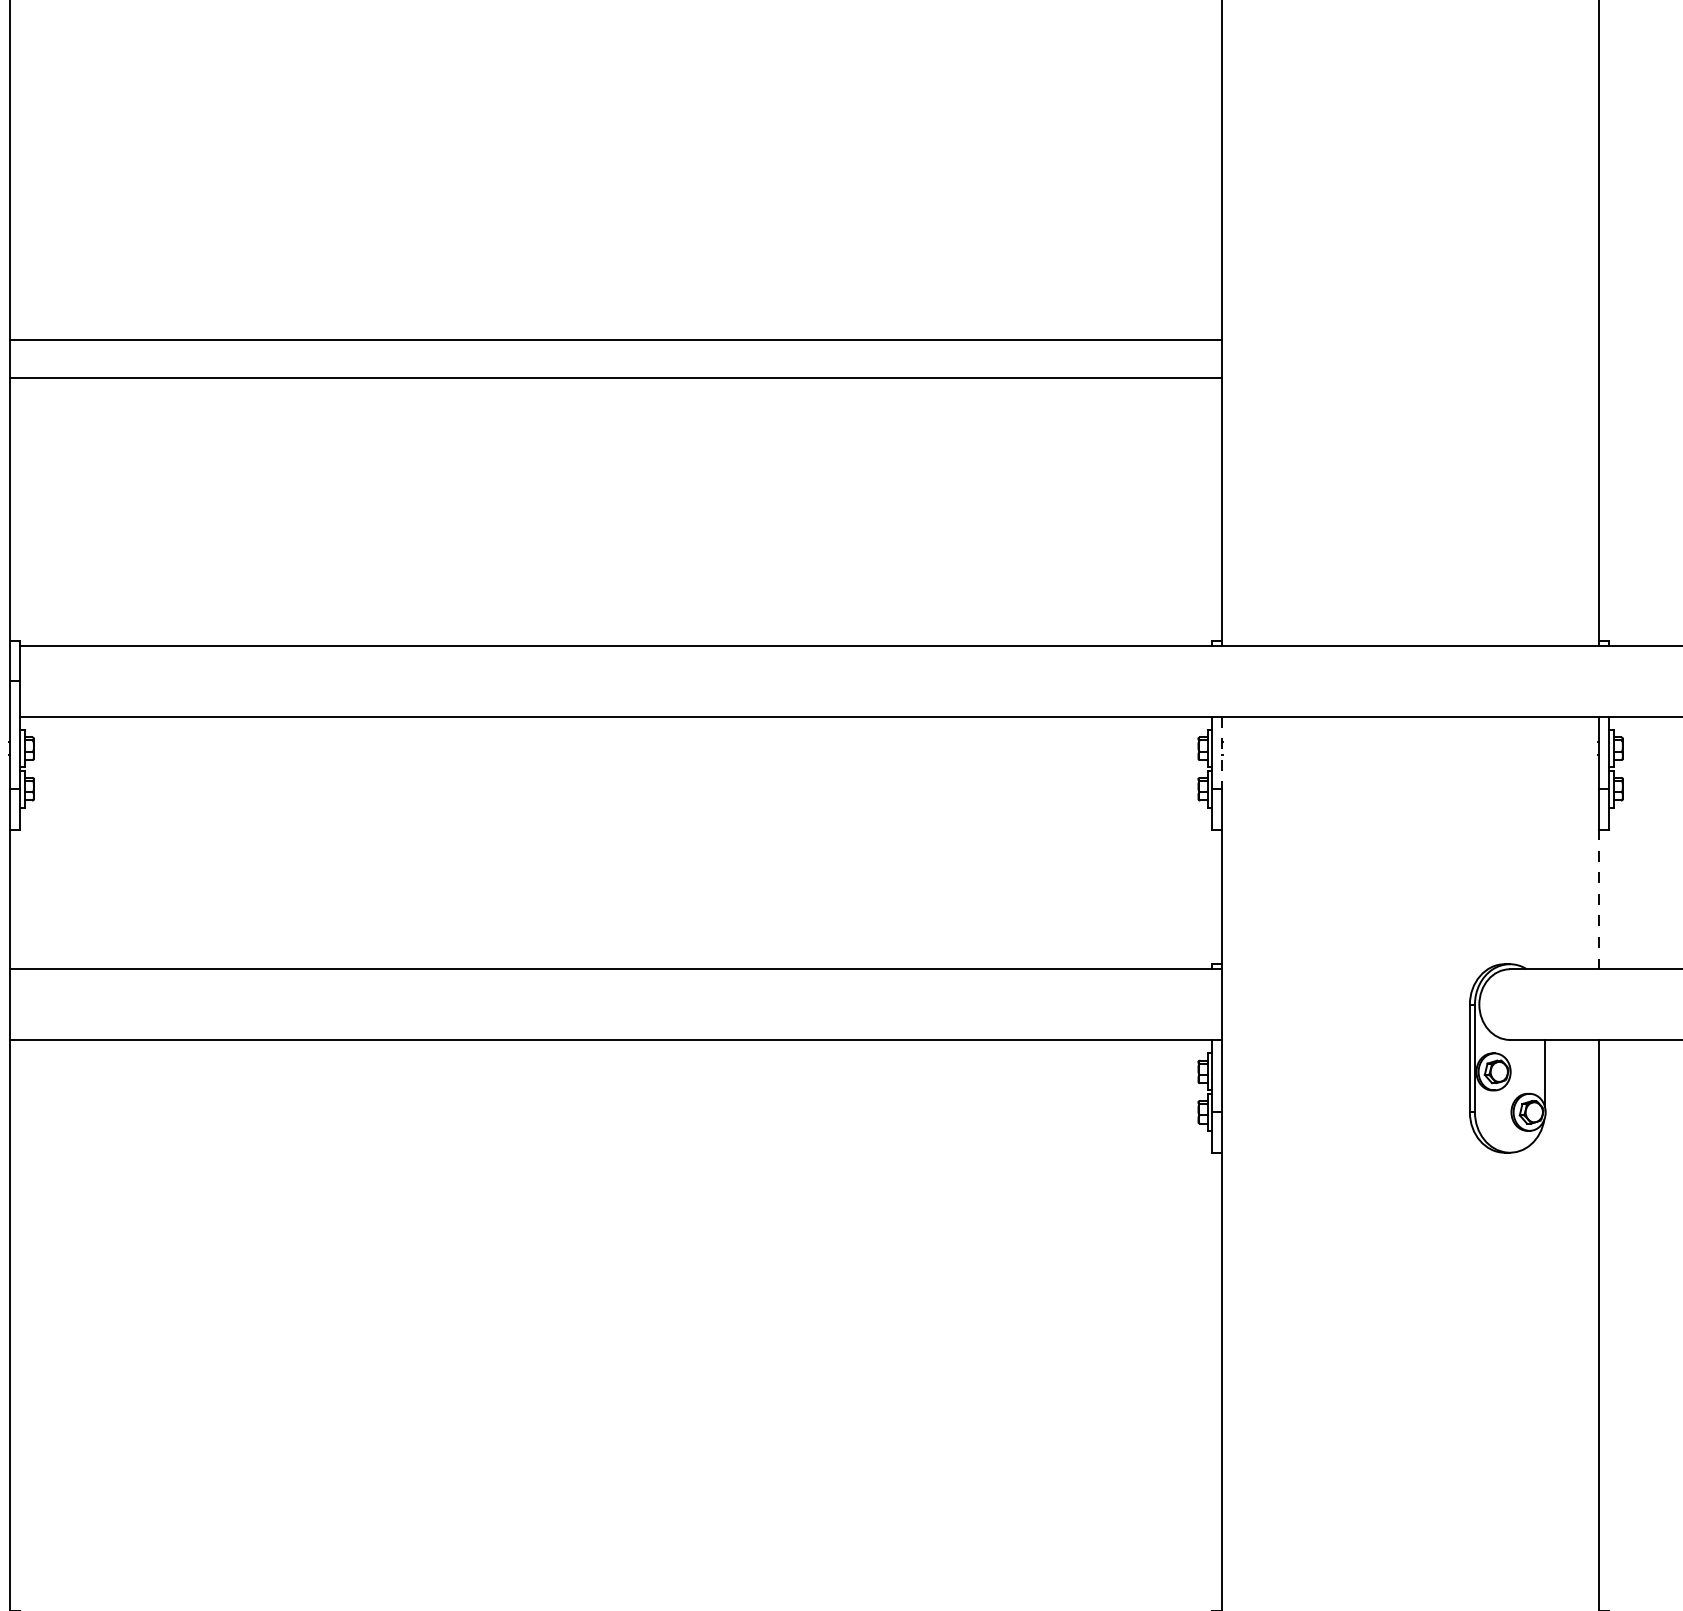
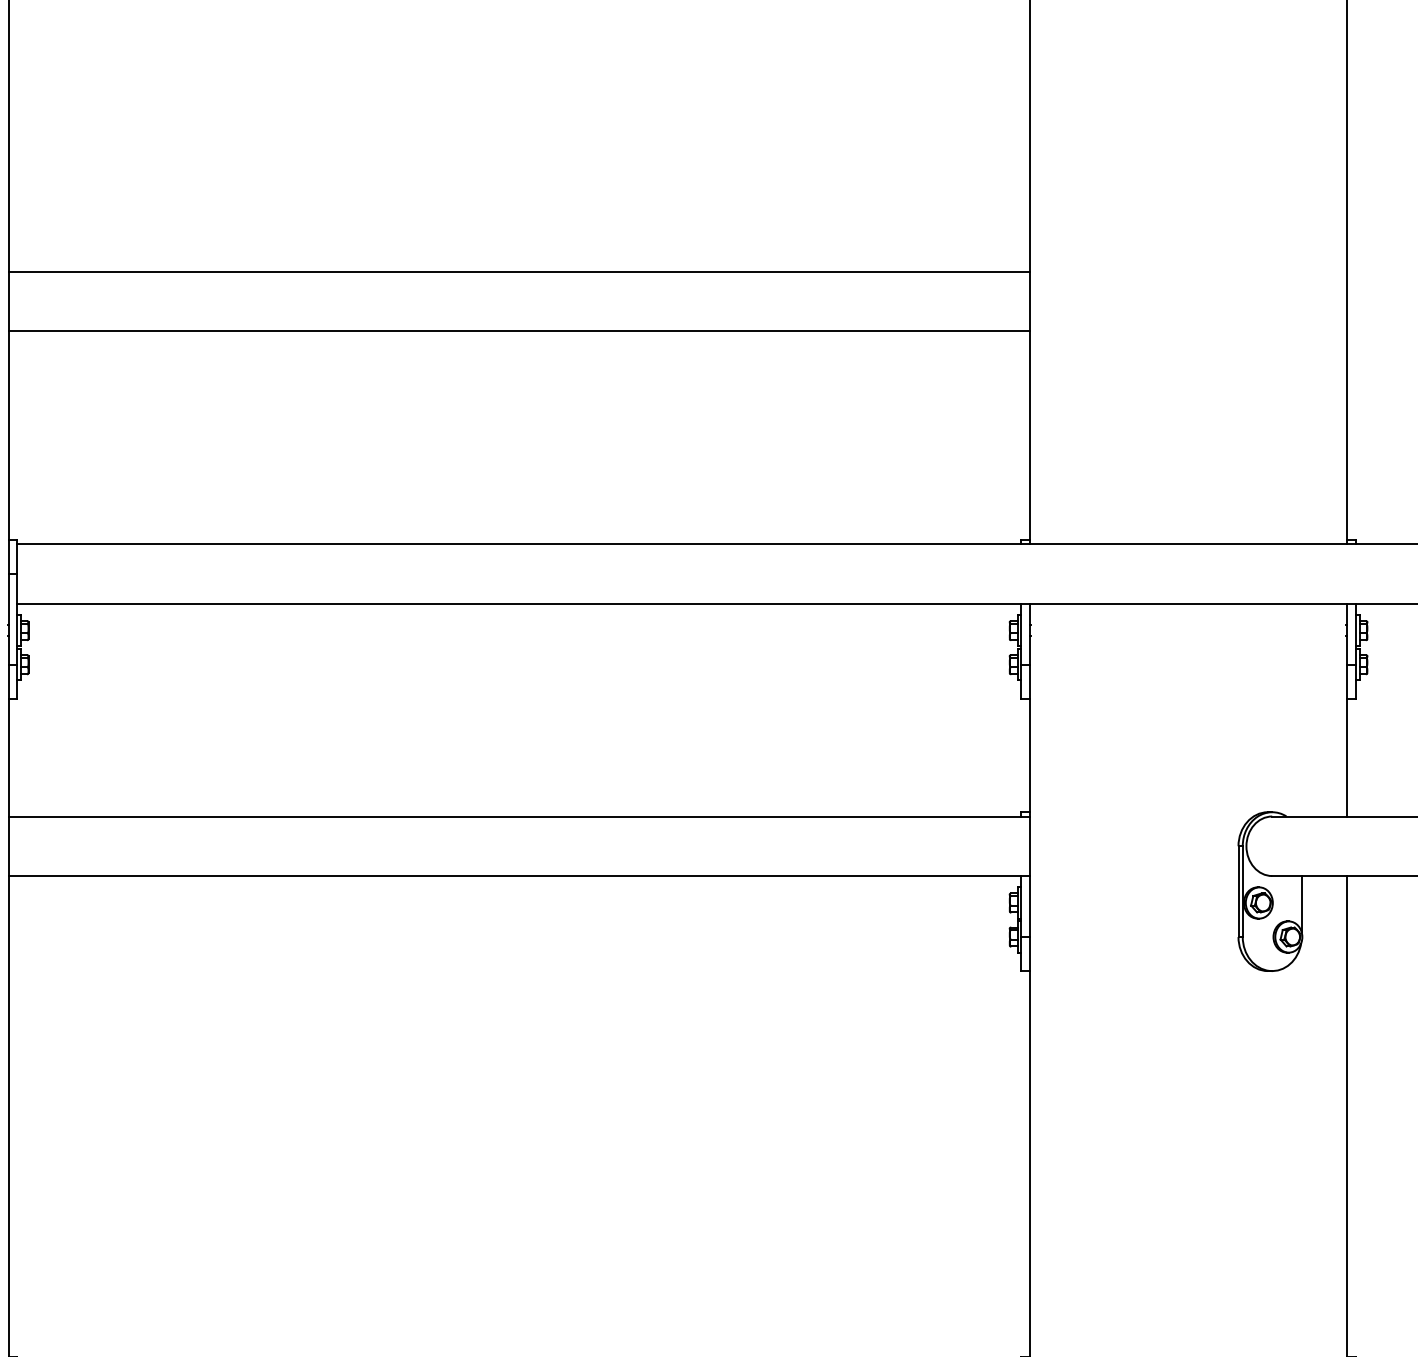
line: (616, 339) -> (519, 331), moved
line: (616, 377) -> (519, 271), moved
line: (1222, 753) -> (1030, 634), dashed -> solid
line: (1599, 899) -> (1347, 757), dashed -> solid

